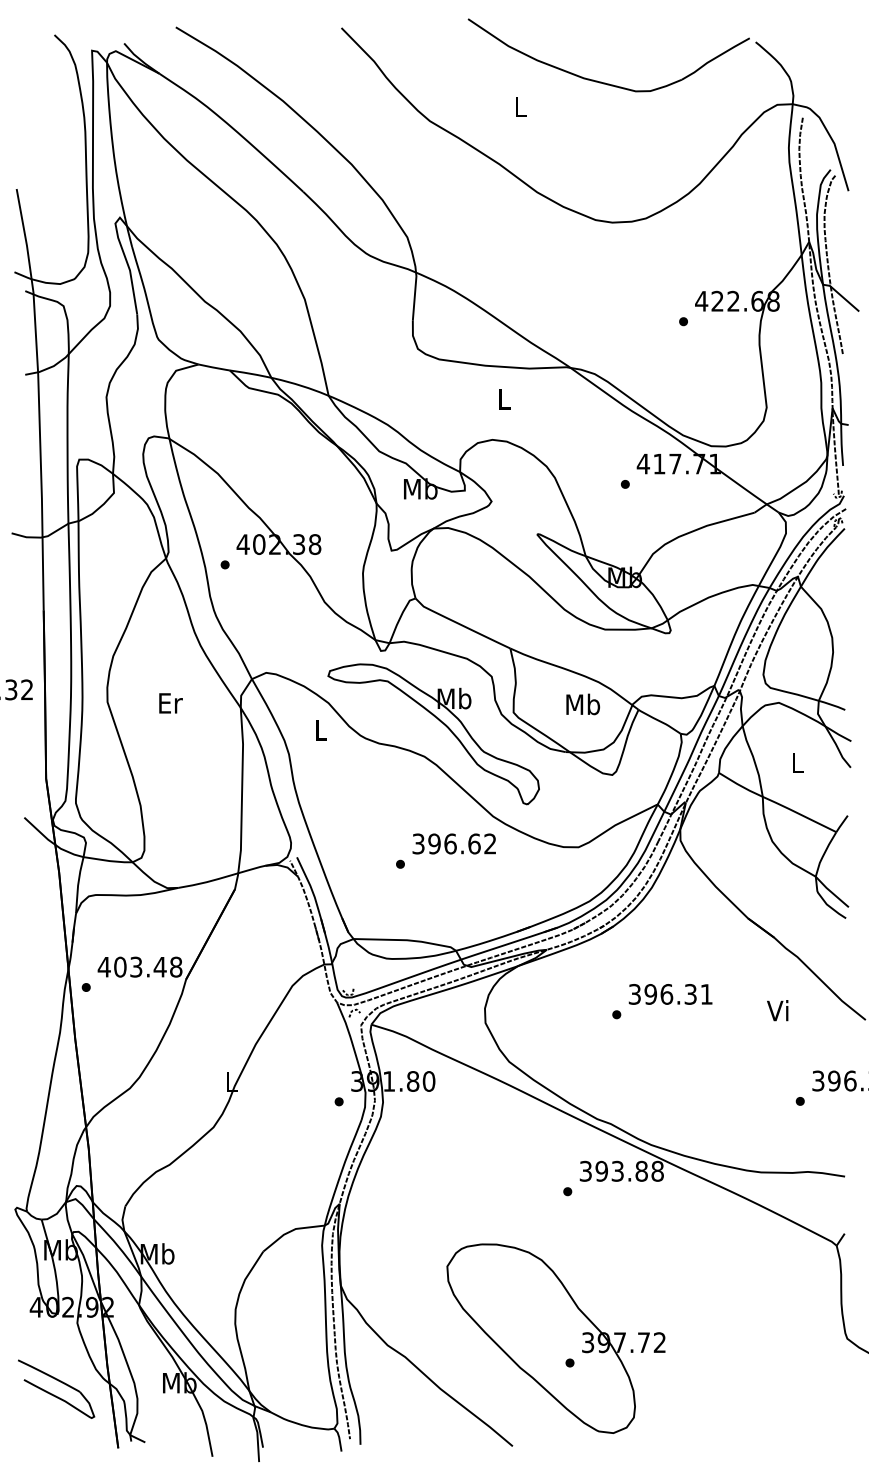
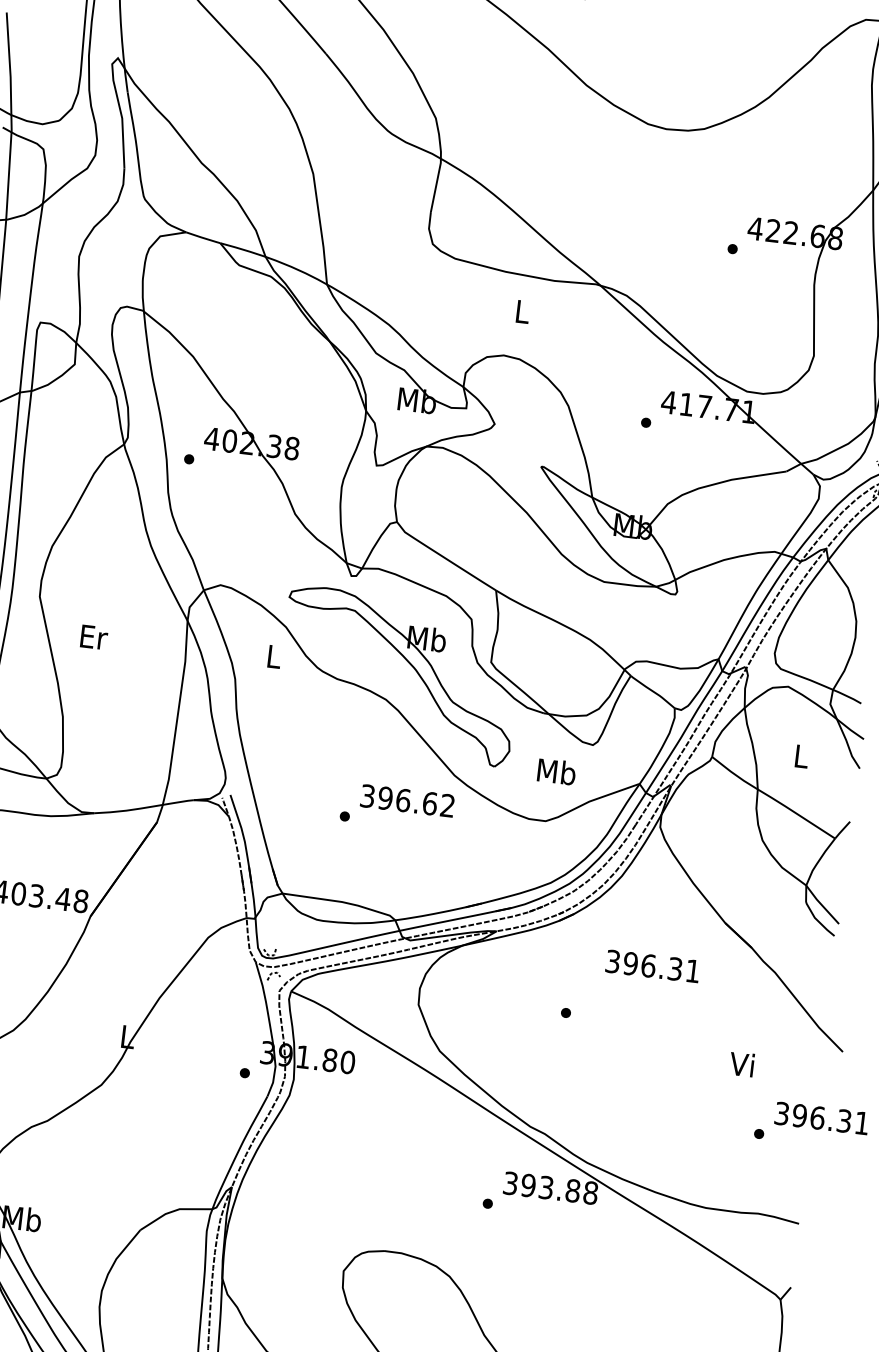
text: (170, 703) -> (93, 637), moved
text: (583, 704) -> (557, 771), moved
text: (670, 994) -> (652, 966), moved
text: (777, 1010) -> (741, 1064), moved

